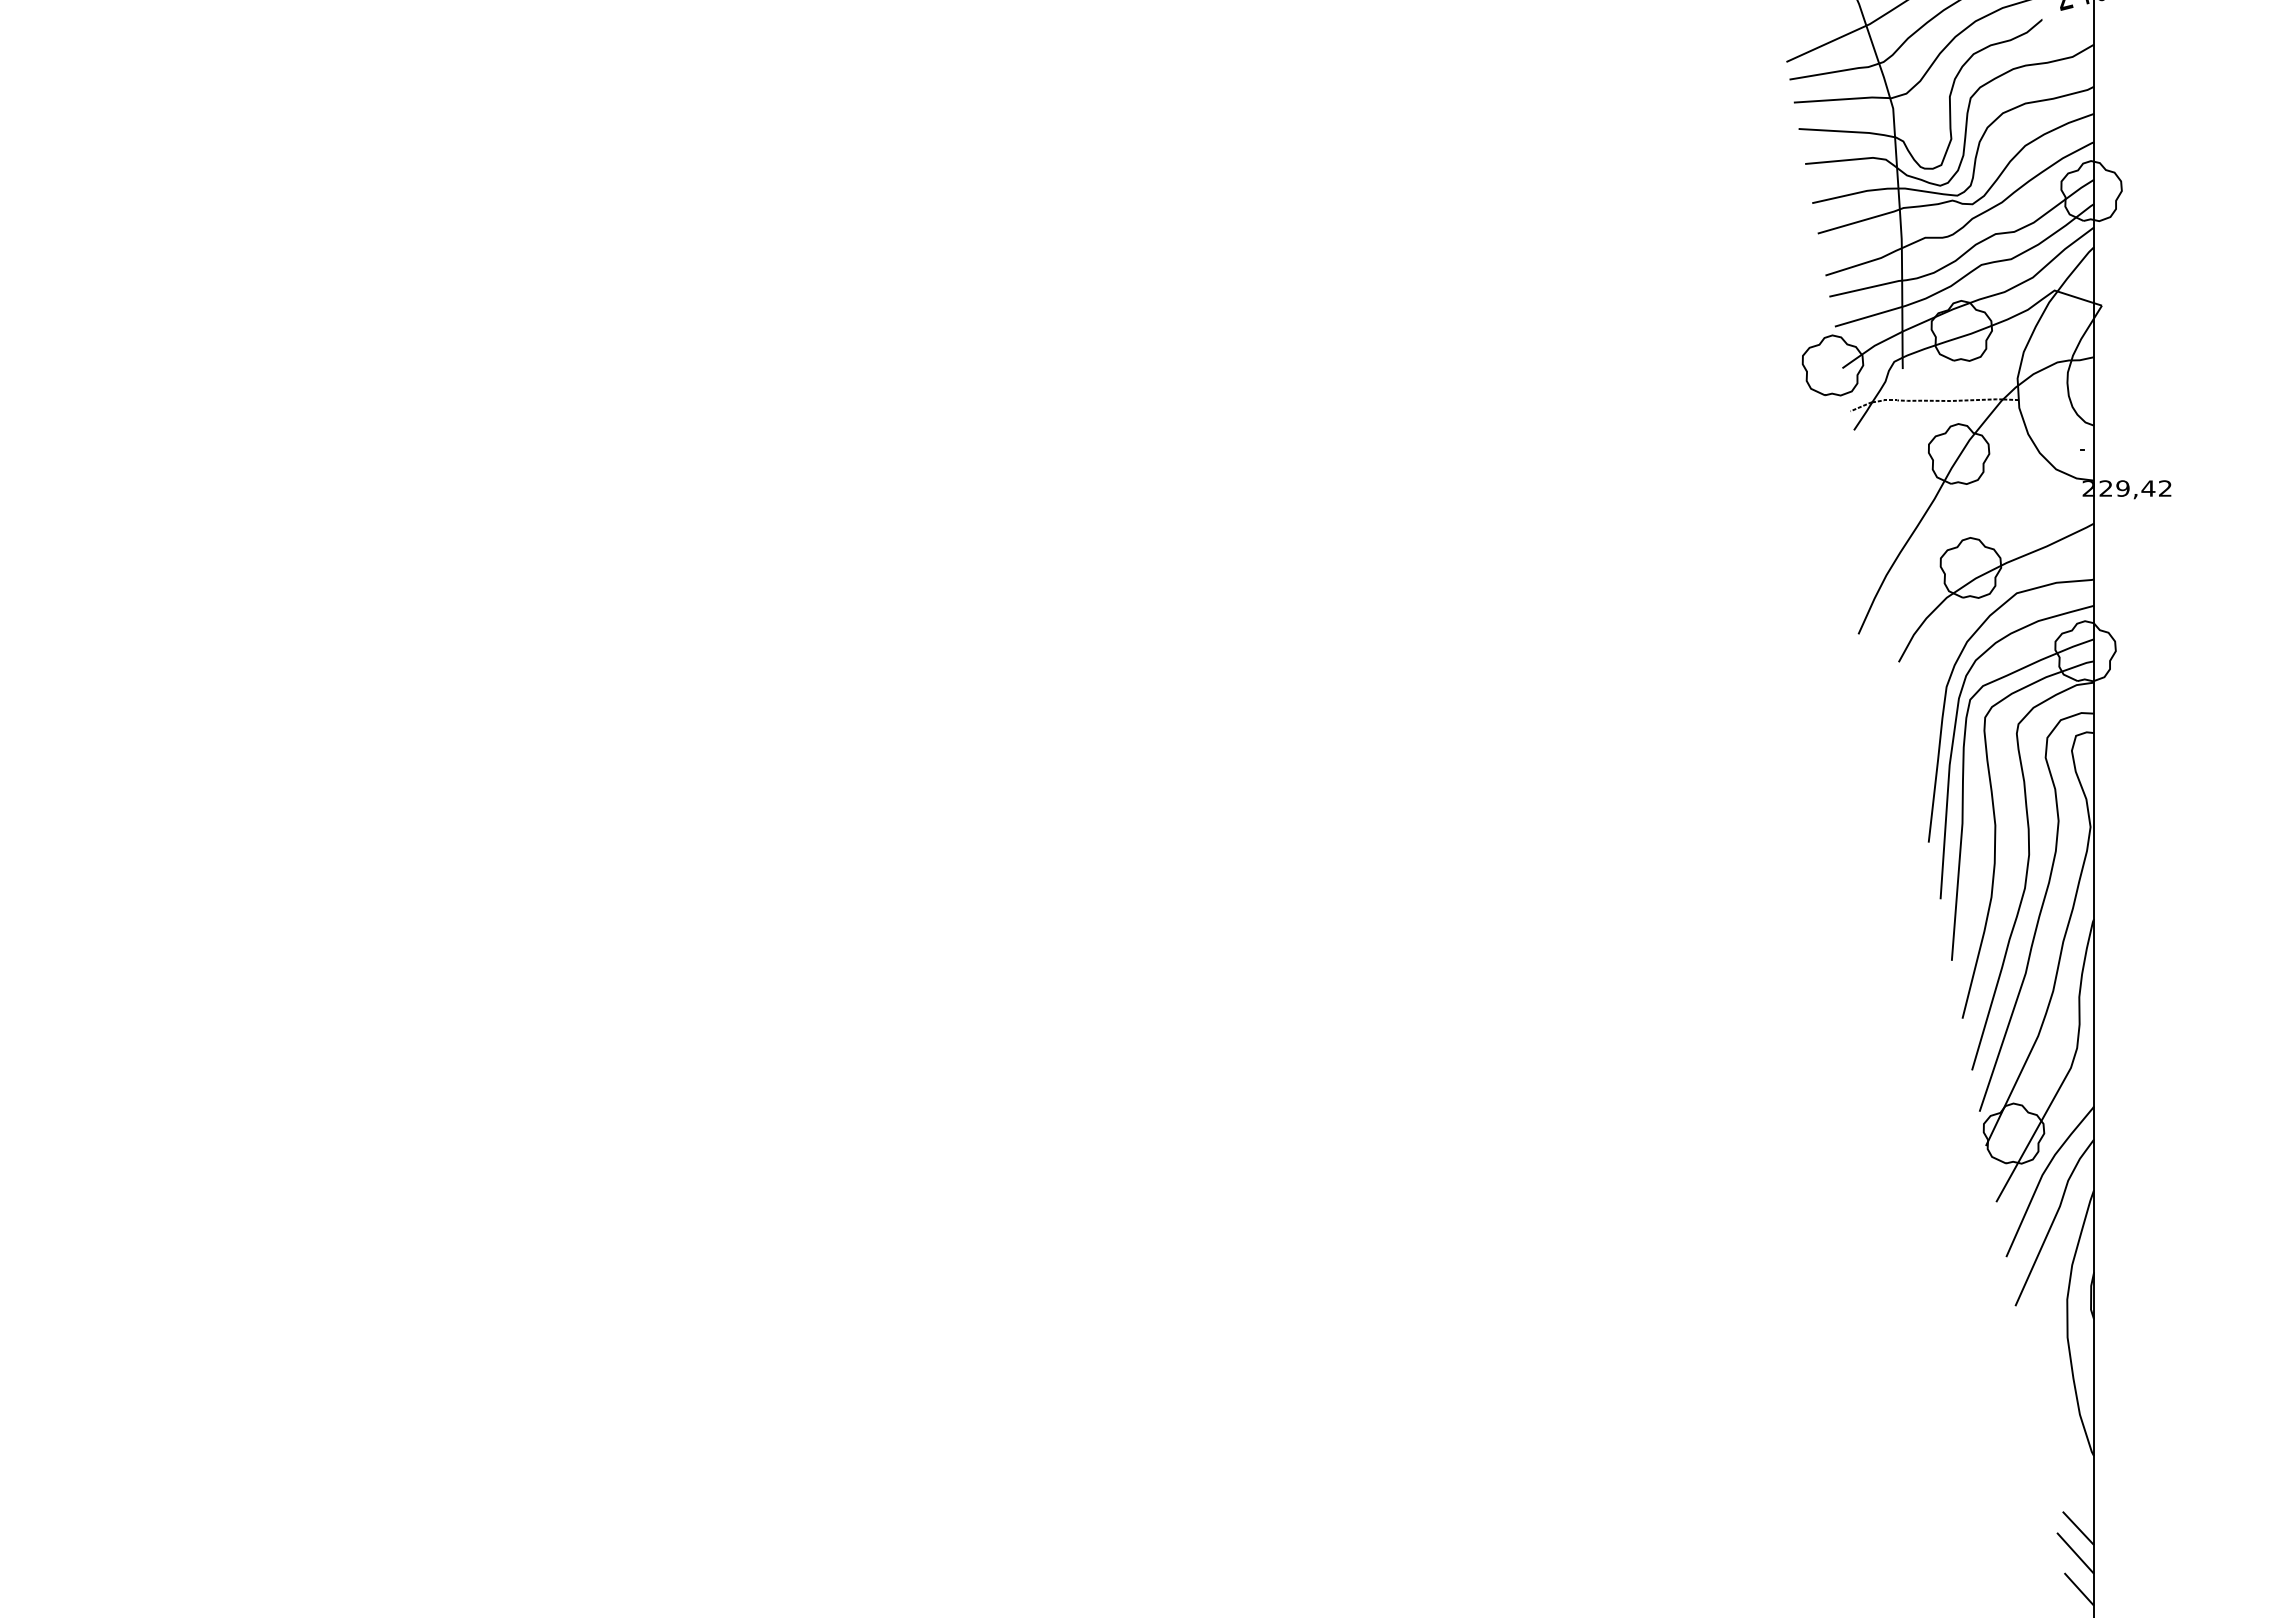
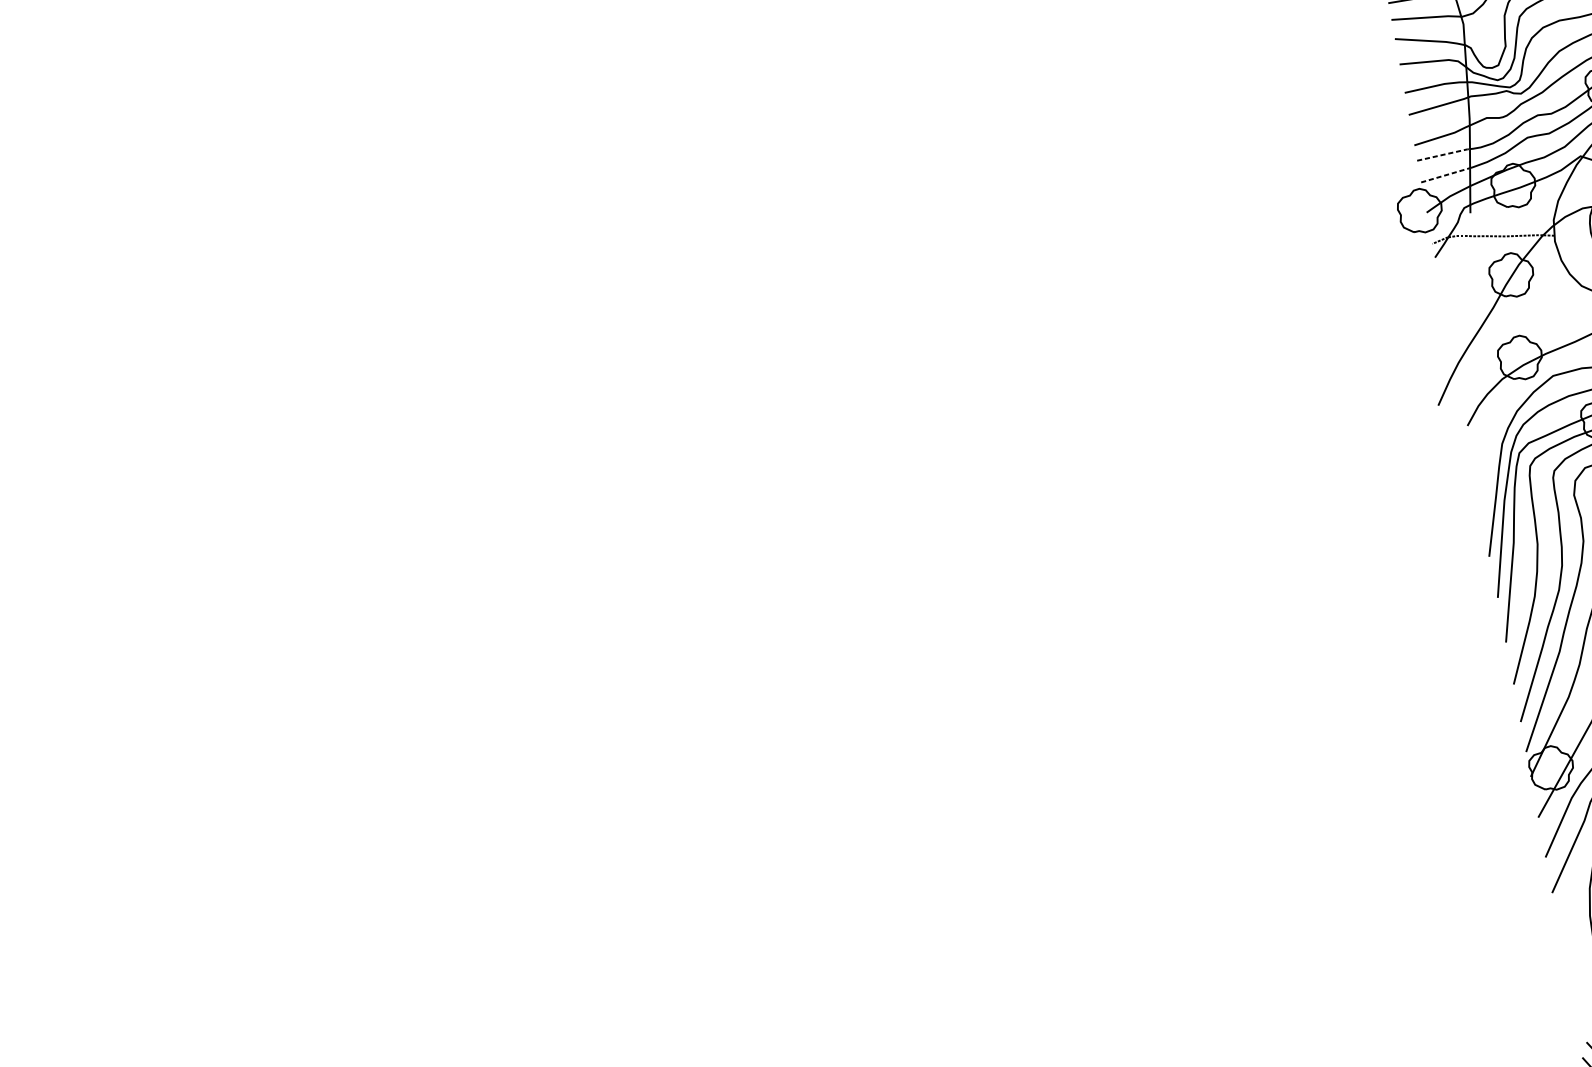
line: (1867, 288) -> (1444, 154), solid -> dashed
line: (1869, 316) -> (1446, 175), solid -> dashed

